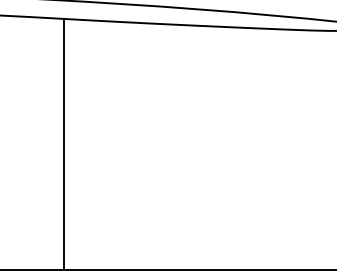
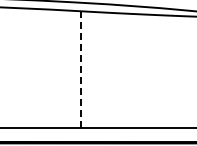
line: (64, 146) -> (81, 70), solid -> dashed

